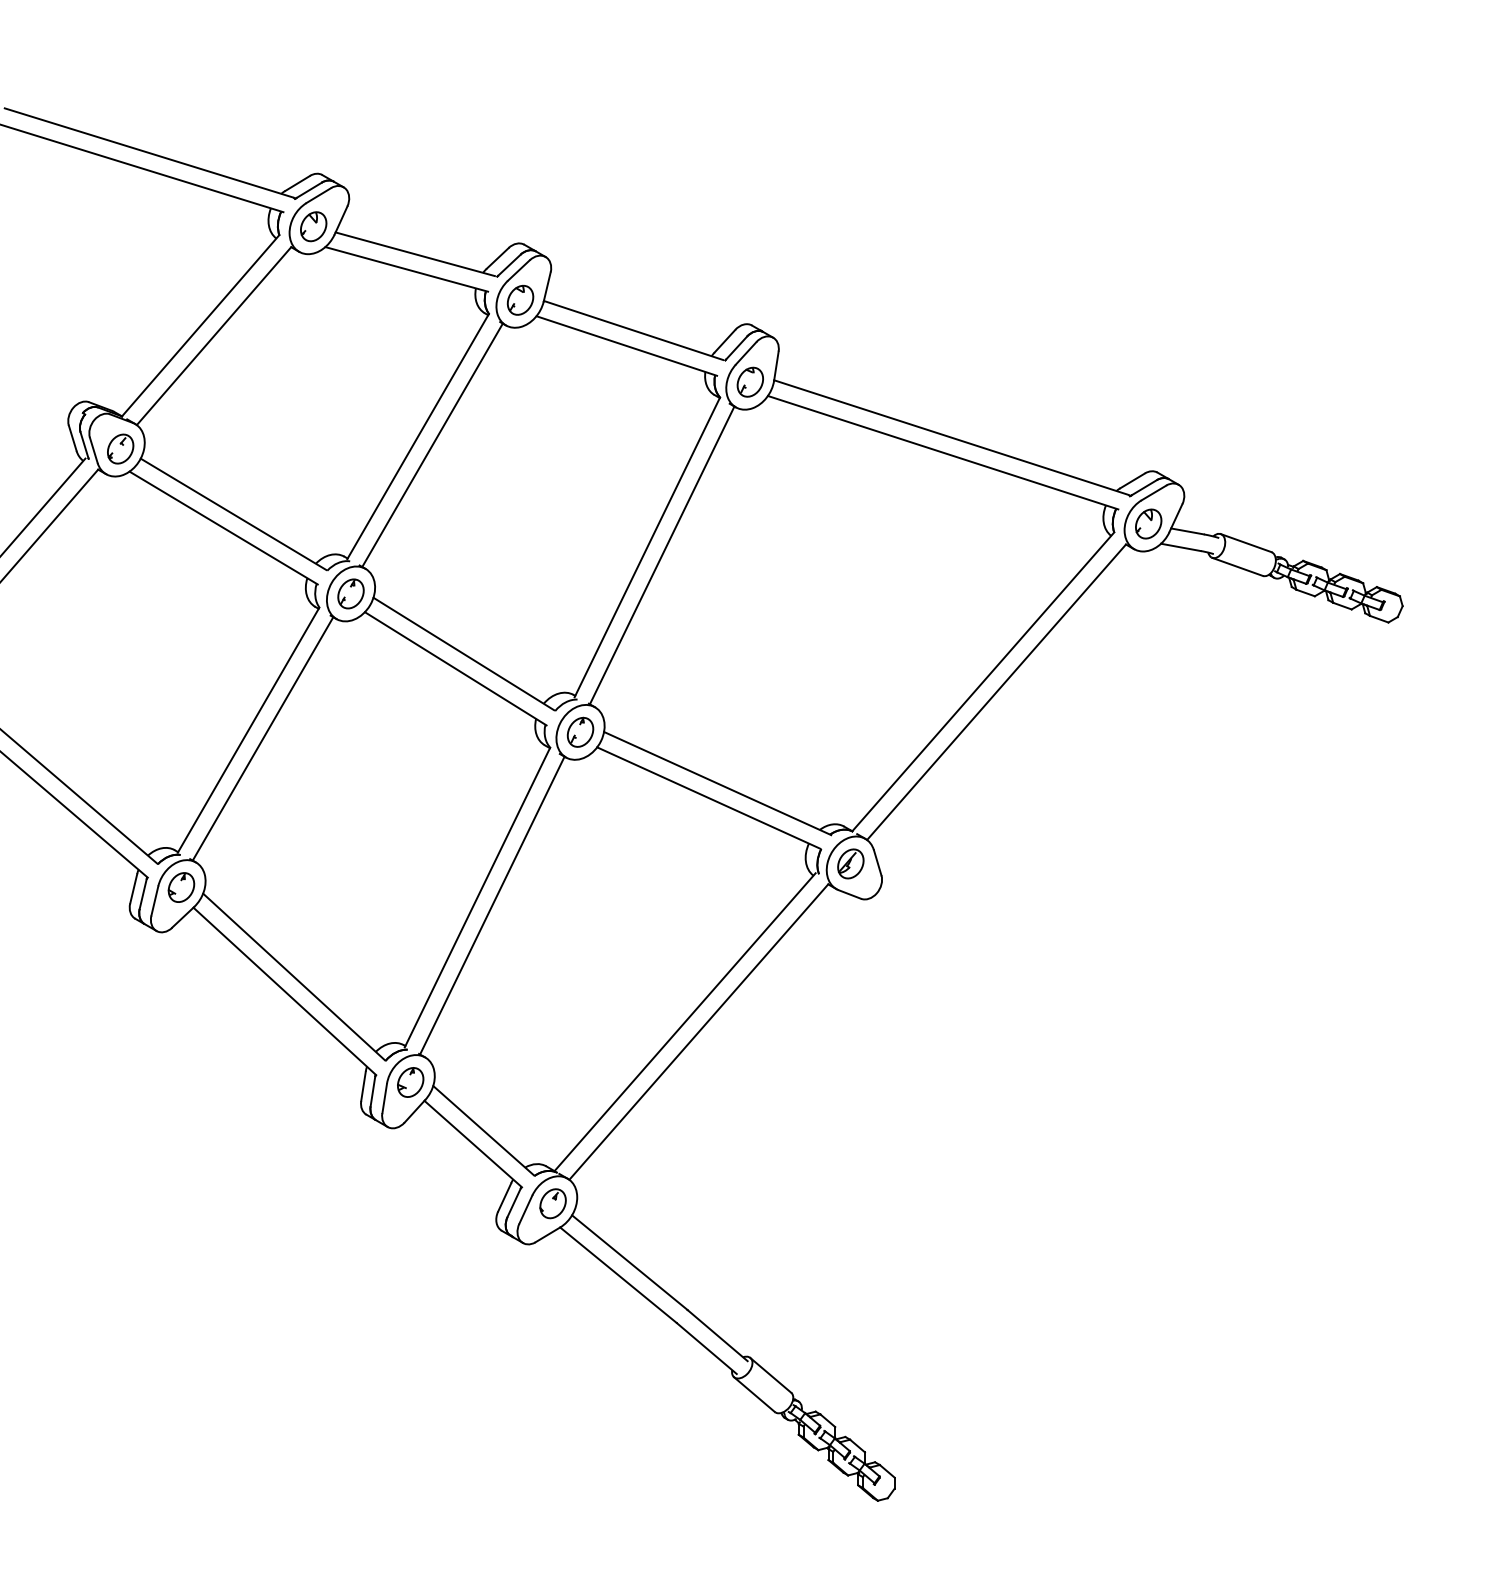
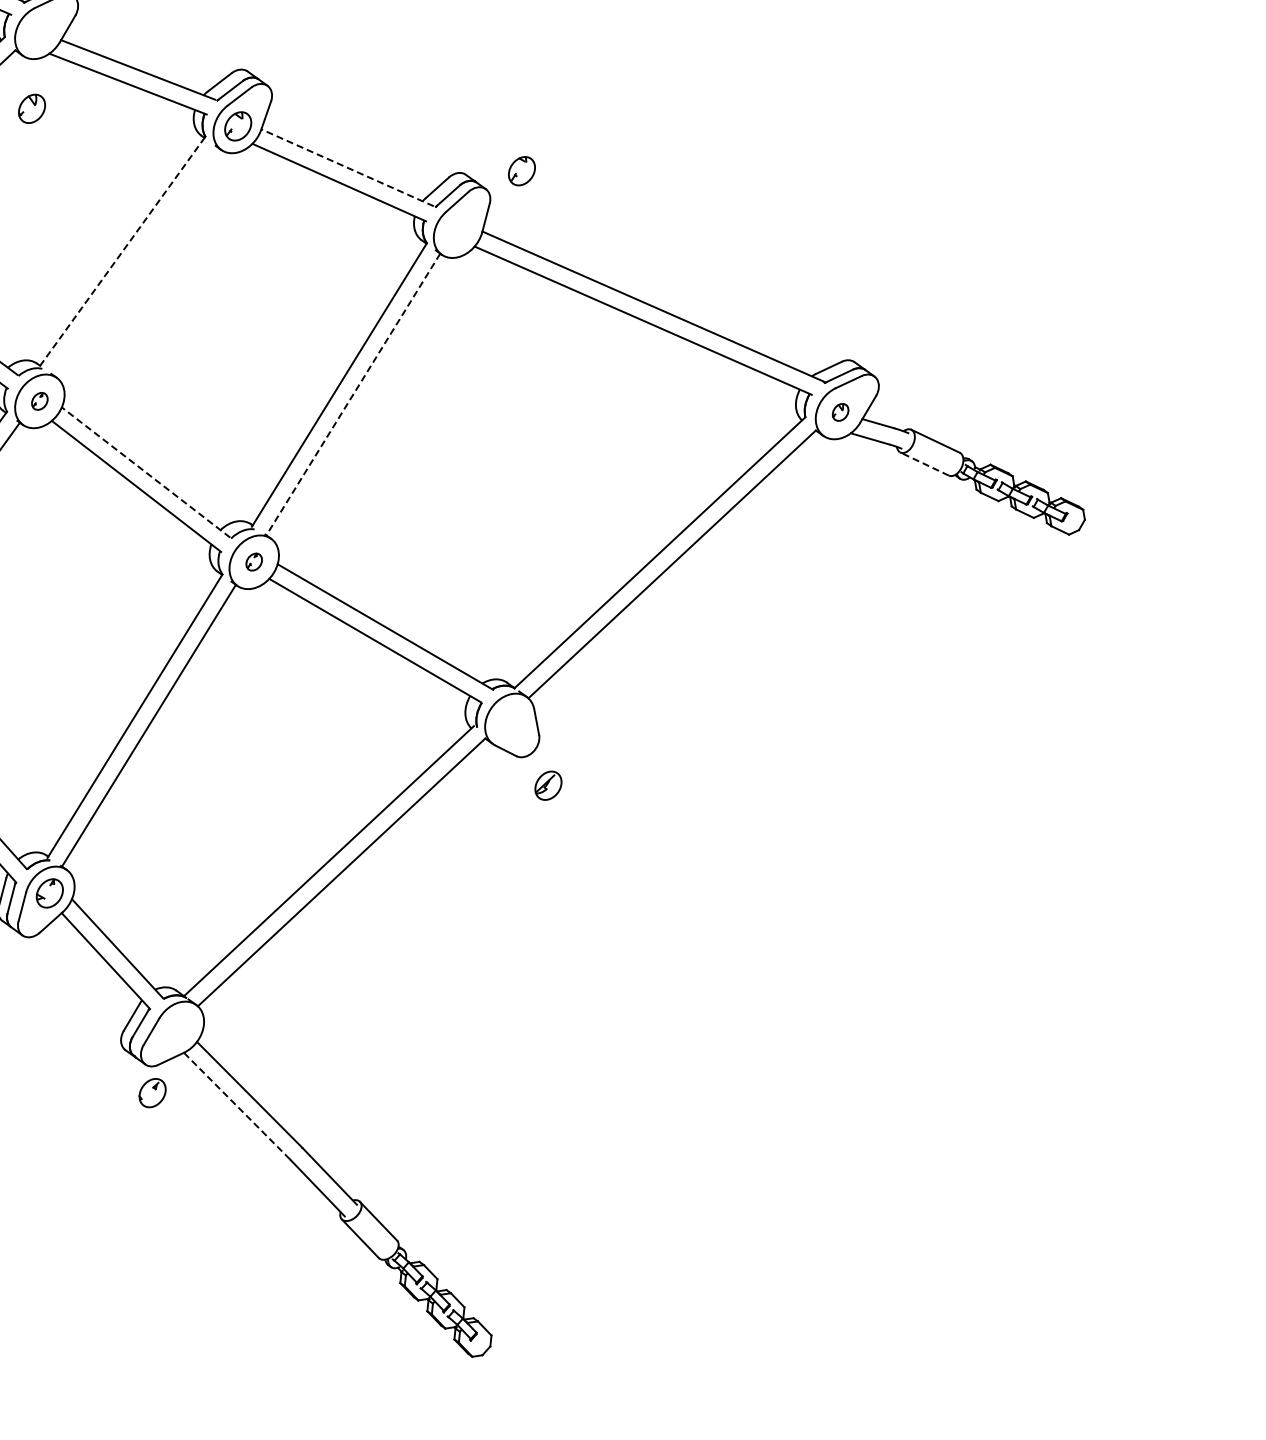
part: (313, 226) -> (31, 108), moved
line: (633, 330) -> (347, 167), solid -> dashed
part: (749, 381) -> (521, 170), moved
line: (417, 437) -> (121, 252), solid -> dashed
line: (432, 444) -> (136, 260), removed
part: (1148, 523) -> (840, 411), size x0.6
line: (662, 555) -> (353, 394), solid -> dashed
line: (1237, 566) -> (924, 463), solid -> dashed
part: (350, 593) -> (39, 400), size x0.6
line: (463, 653) -> (145, 471), solid -> dashed
part: (580, 731) -> (254, 561), size x0.6
part: (850, 863) -> (548, 785), moved
part: (552, 1203) -> (152, 1092), moved
line: (617, 1274) -> (236, 1105), solid -> dashed

